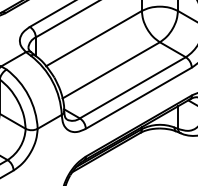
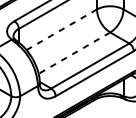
line: (94, 38) -> (62, 29), solid -> dashed
line: (110, 70) -> (73, 53), solid -> dashed

